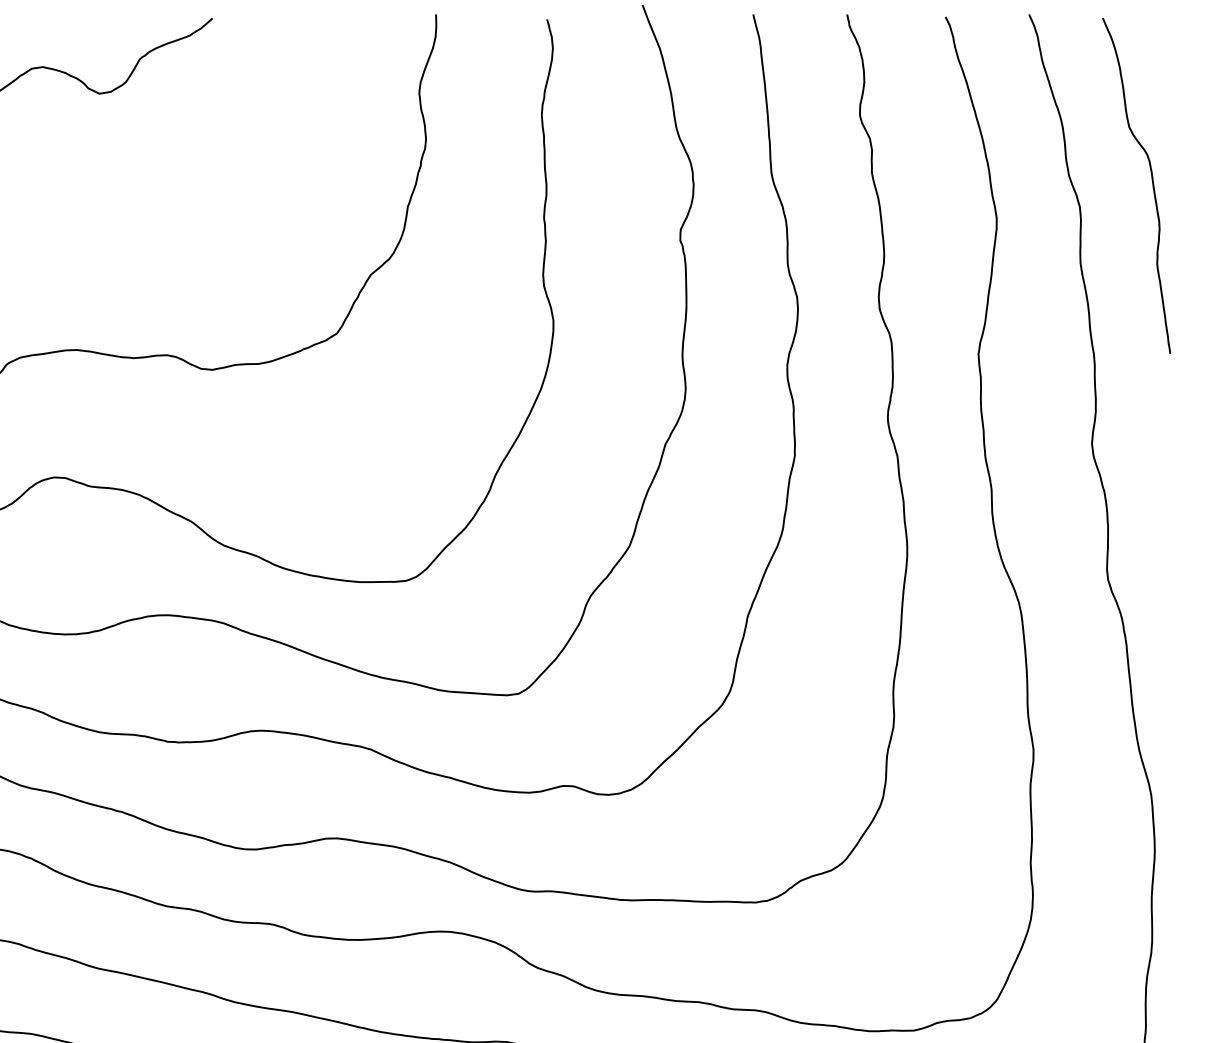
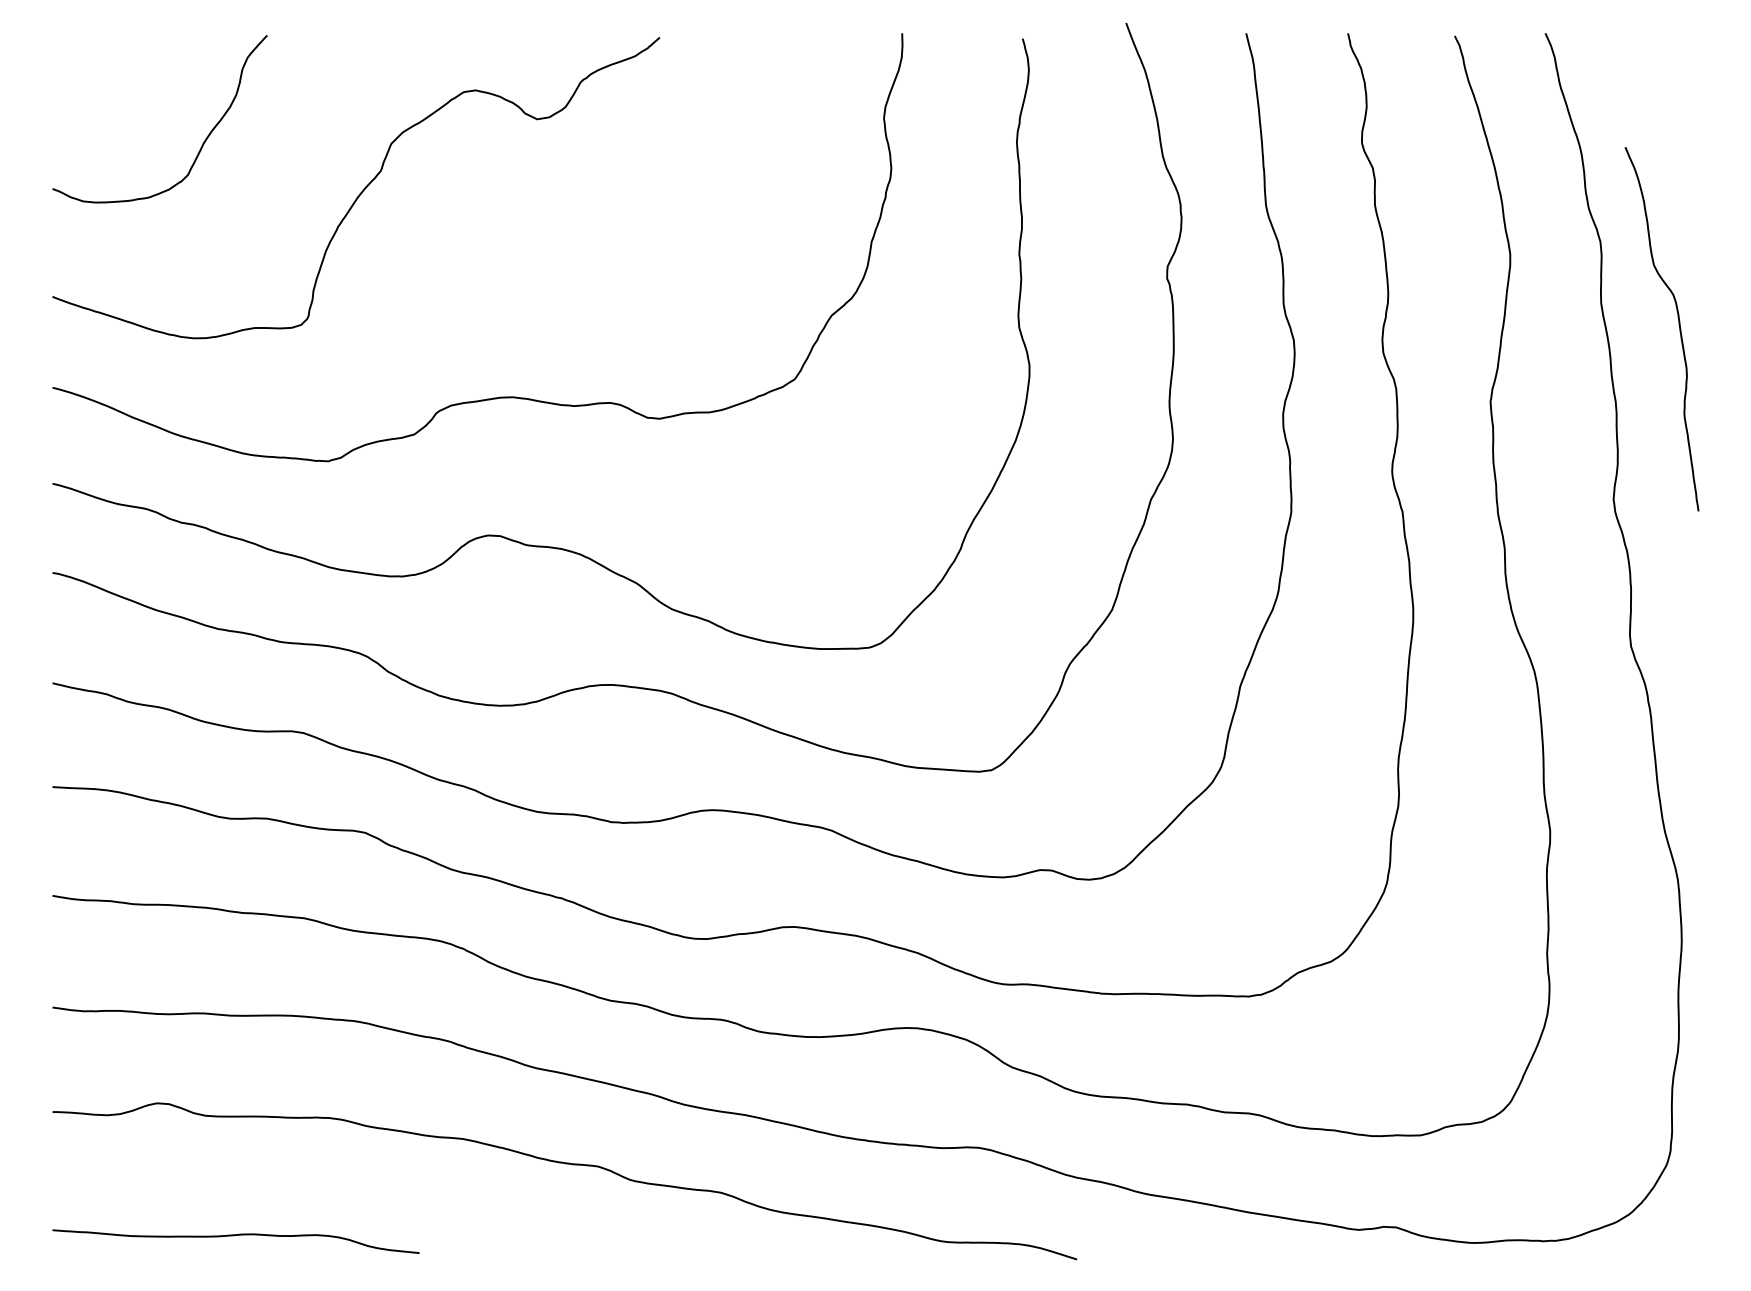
curve: (1151, 182) -> (1678, 325), moved

